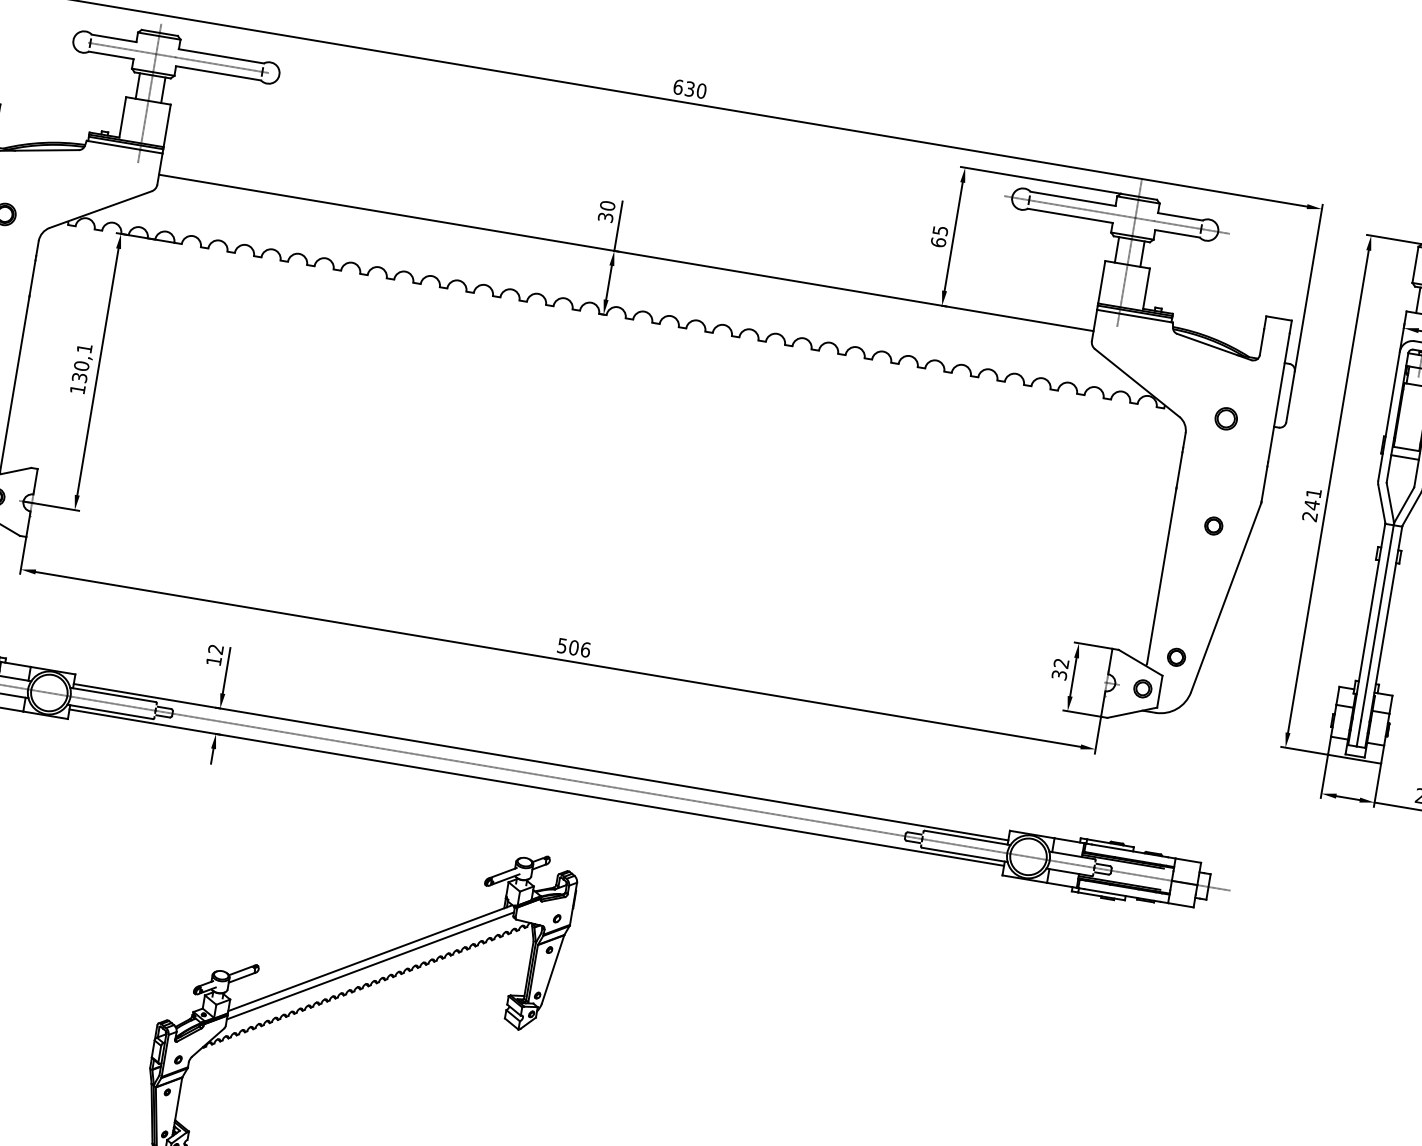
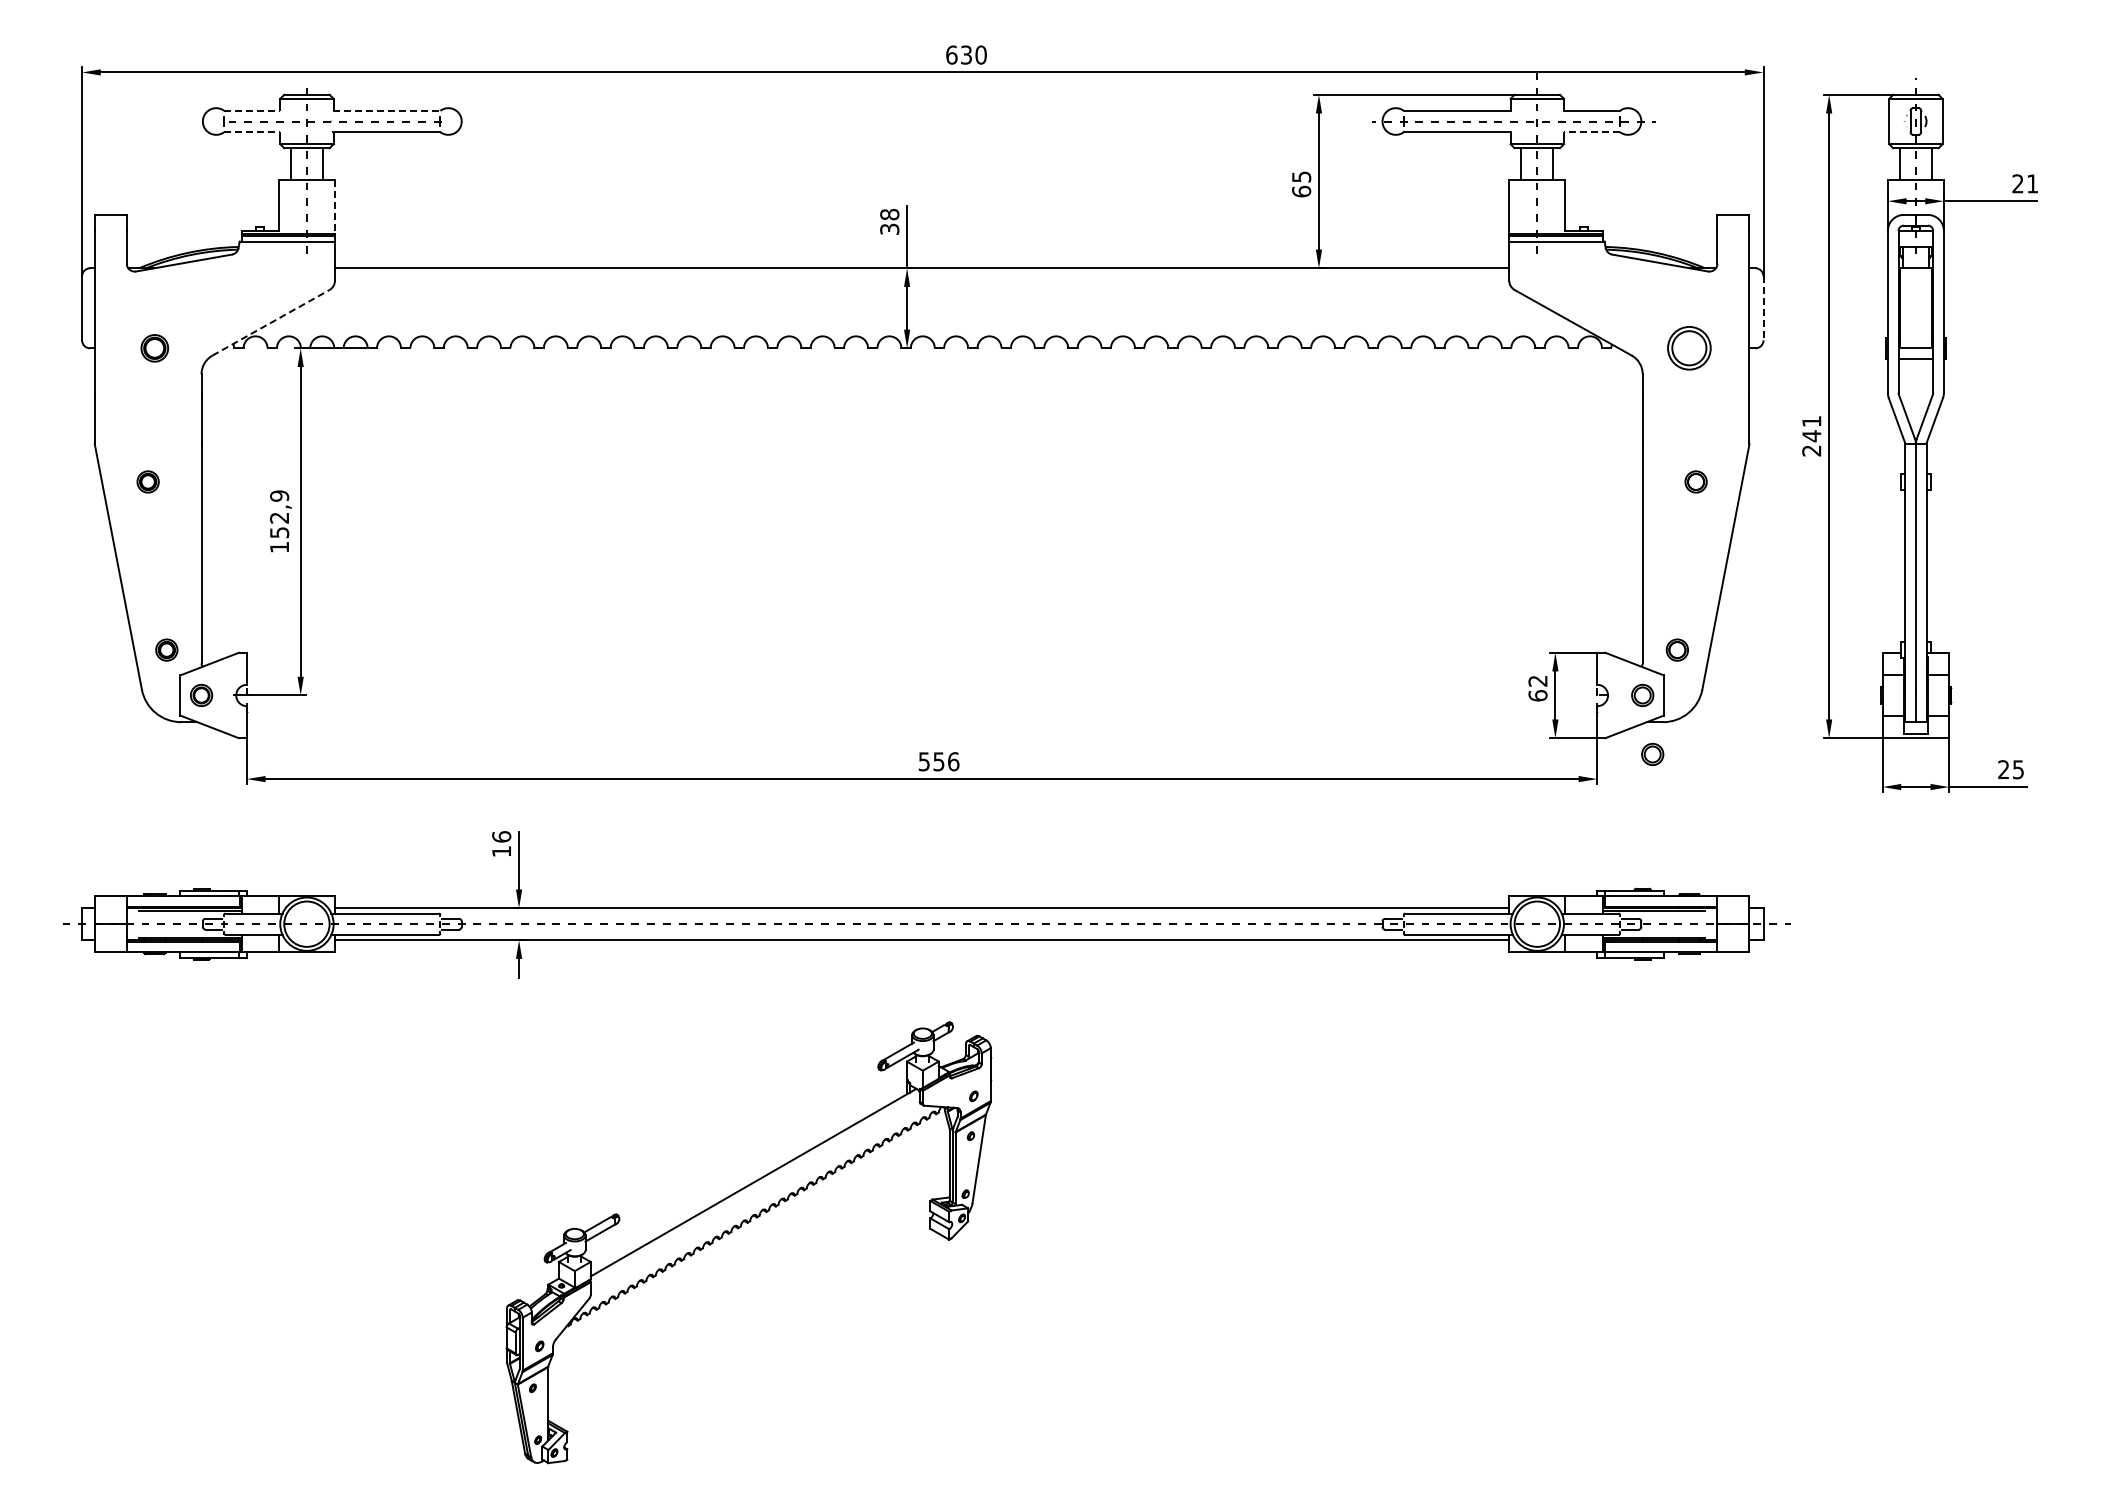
line: (114, 38) -> (252, 110), solid -> dashed
line: (111, 55) -> (252, 132), solid -> dashed
line: (221, 56) -> (387, 110), solid -> dashed
line: (166, 125) -> (334, 206), solid -> dashed
text: (607, 205) -> (889, 214), 30 -> 38
line: (101, 209) -> (271, 322), solid -> dashed
line: (1177, 233) -> (1591, 132), solid -> dashed
text: (82, 362) -> (279, 513), 130,1 -> 152,9
line: (1290, 396) -> (1763, 308), solid -> dashed
part: (1226, 418) -> (1689, 348), size x1.6
text: (573, 647) -> (938, 761), 506 -> 556
text: (215, 649) -> (501, 836), 12 -> 16
text: (1059, 674) -> (1537, 695), 32 -> 62
part: (1142, 737) -> (1652, 754), added
line: (369, 965) -> (754, 1191), removed

